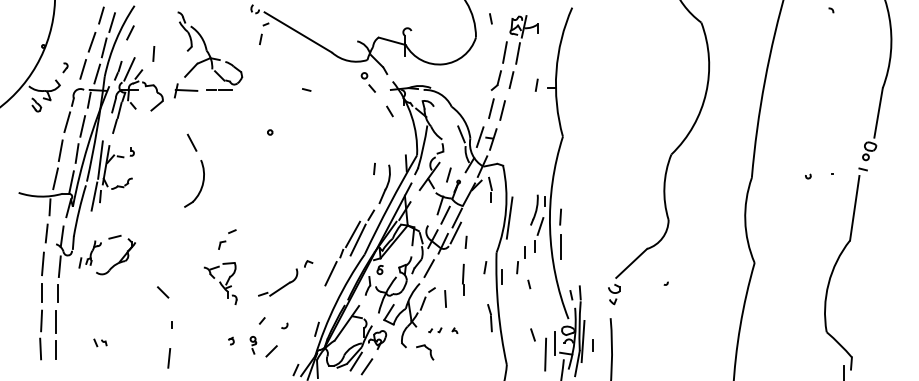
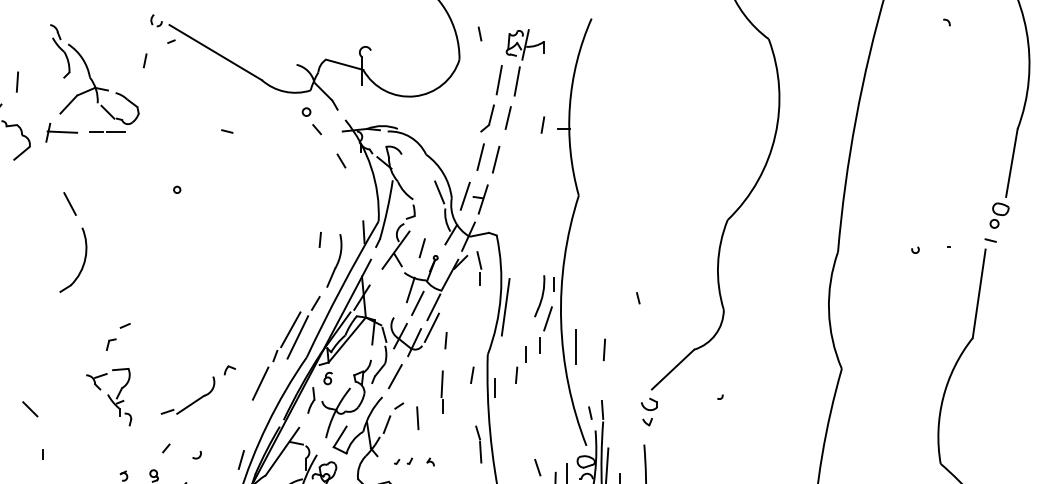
line: (260, 39) -> (144, 60), moved
line: (560, 216) -> (604, 349), moved
line: (529, 284) -> (638, 298), moved

